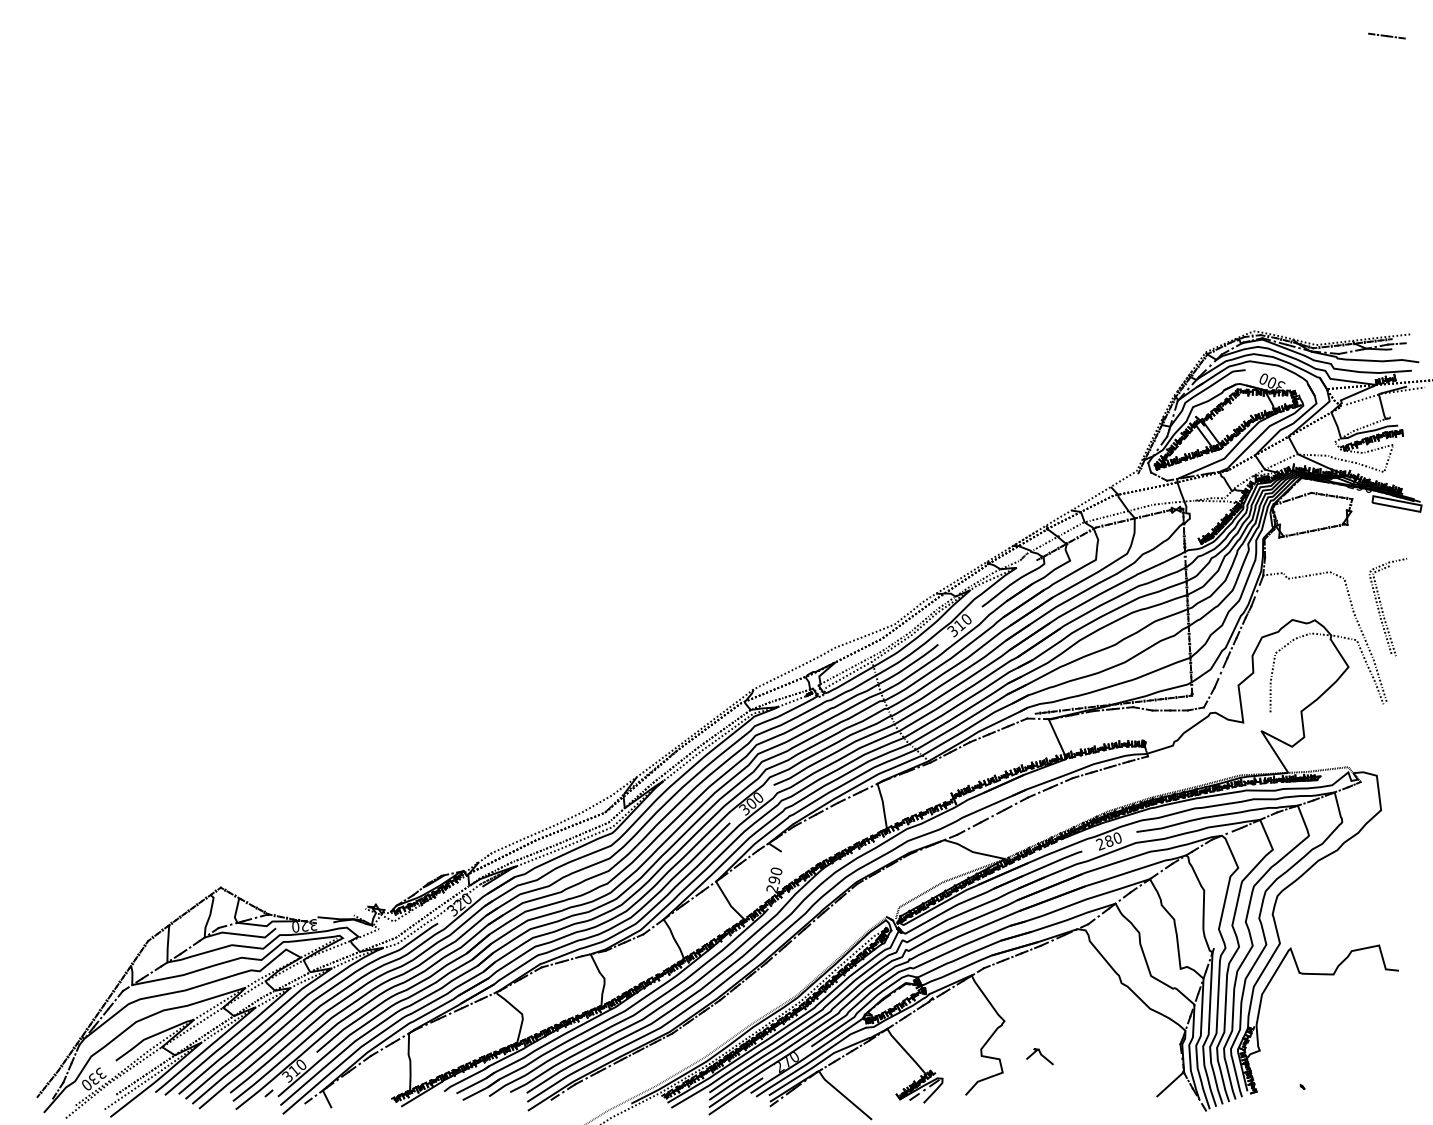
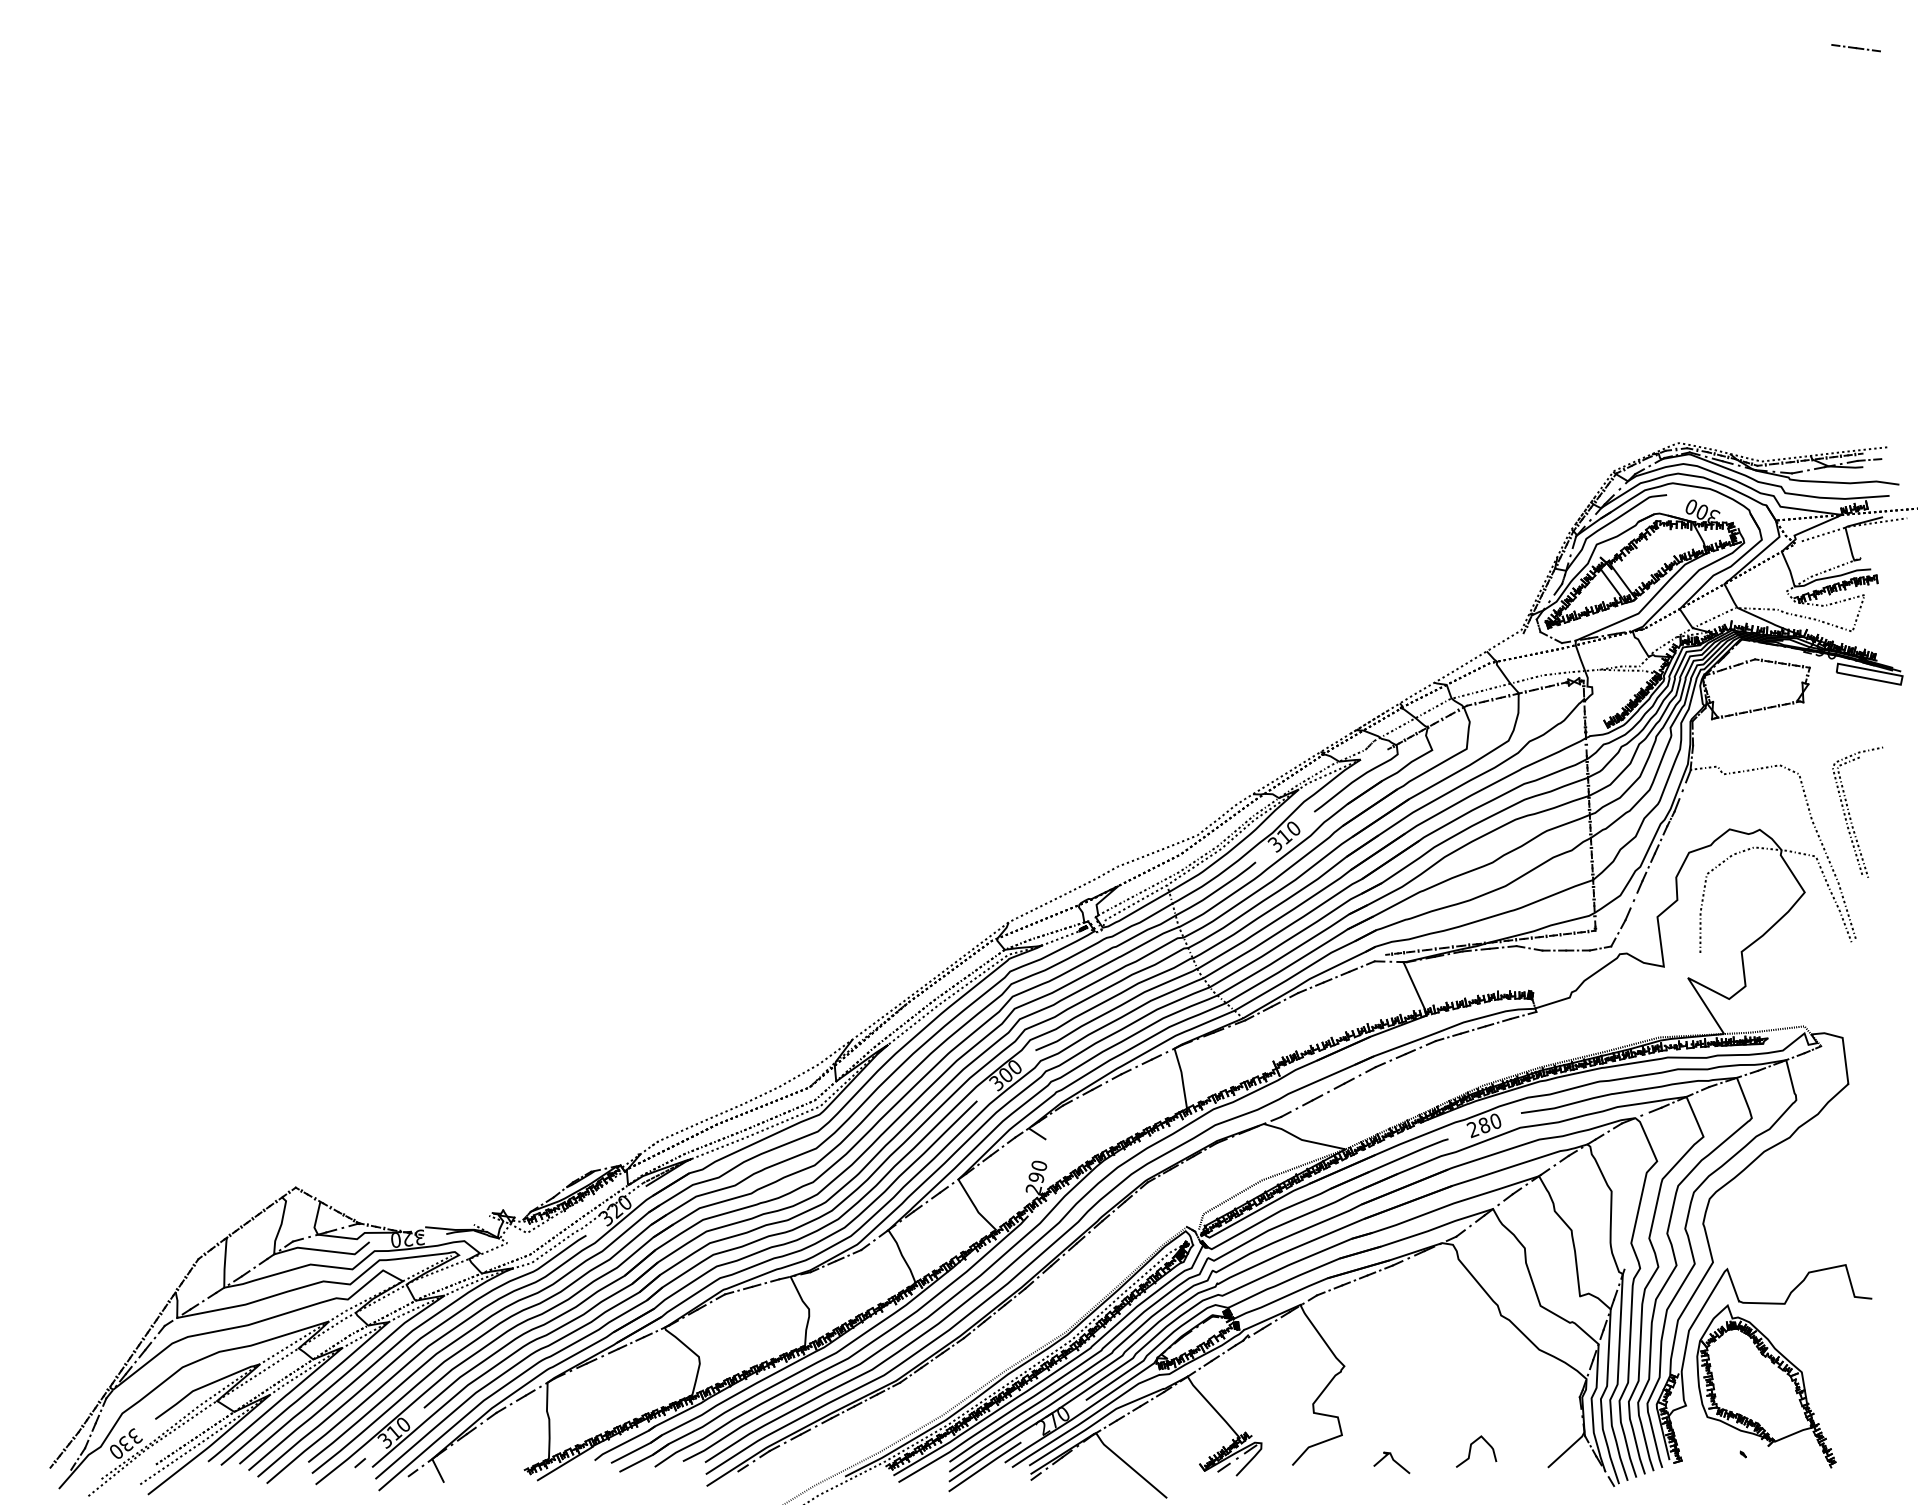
part: (1319, 1036) -> (1766, 1386), added
curve: (1040, 1054) -> (1392, 1460), moved
curve: (1099, 1083) -> (1471, 1449), added

